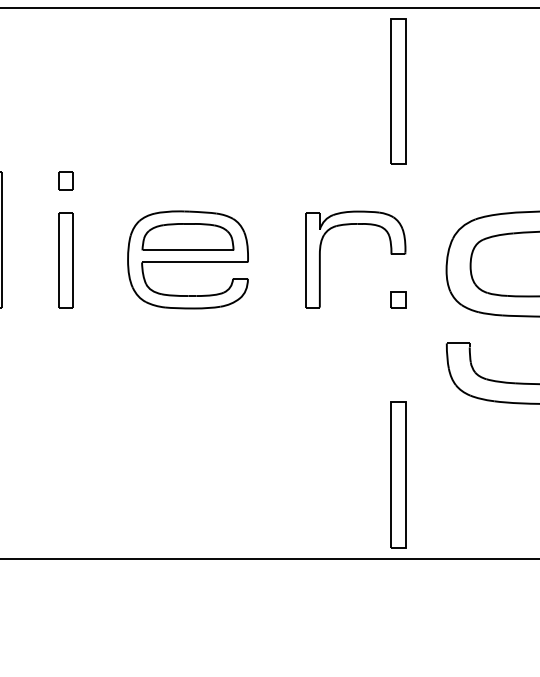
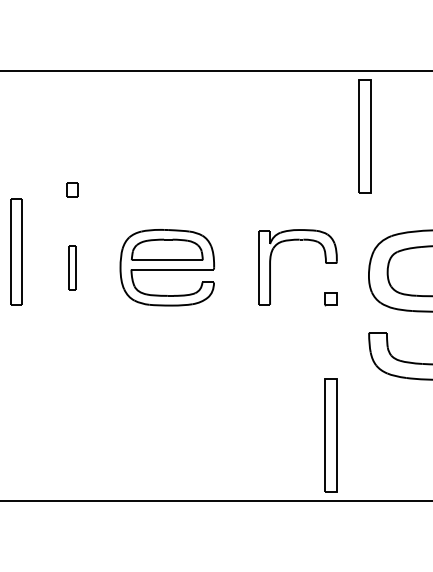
part: (397, 91) -> (364, 136), moved
part: (66, 180) -> (72, 189), moved
part: (66, 259) -> (72, 267), size x0.6

